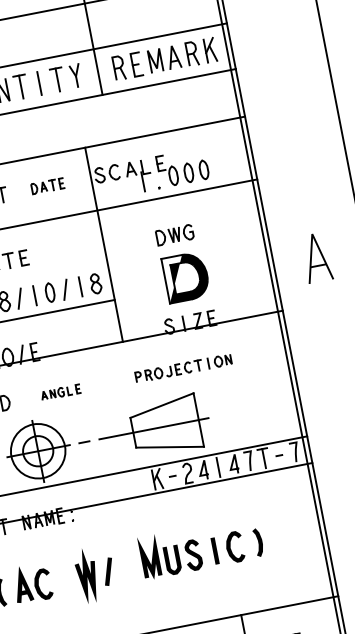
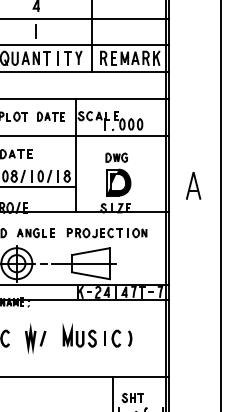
part: (46, 186) -> (50, 116), size x1.43
part: (182, 369) -> (106, 233), size x1.43
part: (60, 392) -> (35, 233), size x1.67

